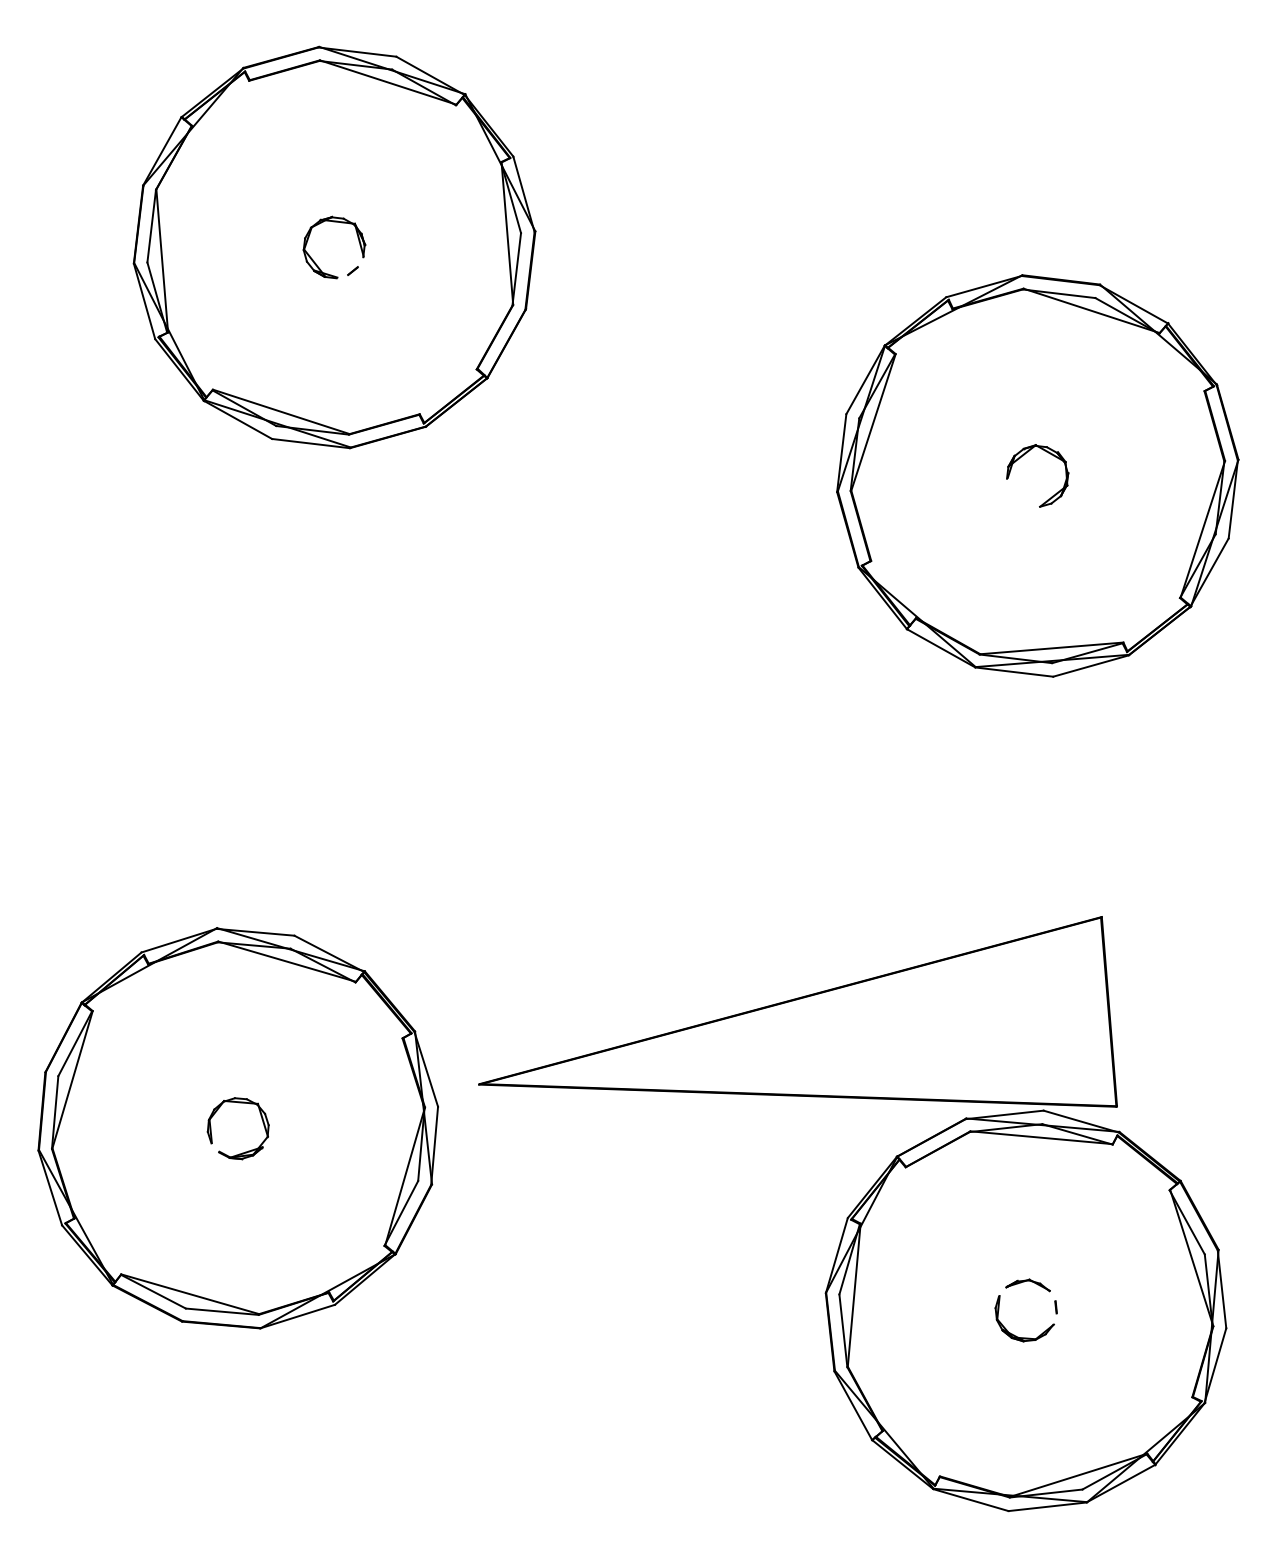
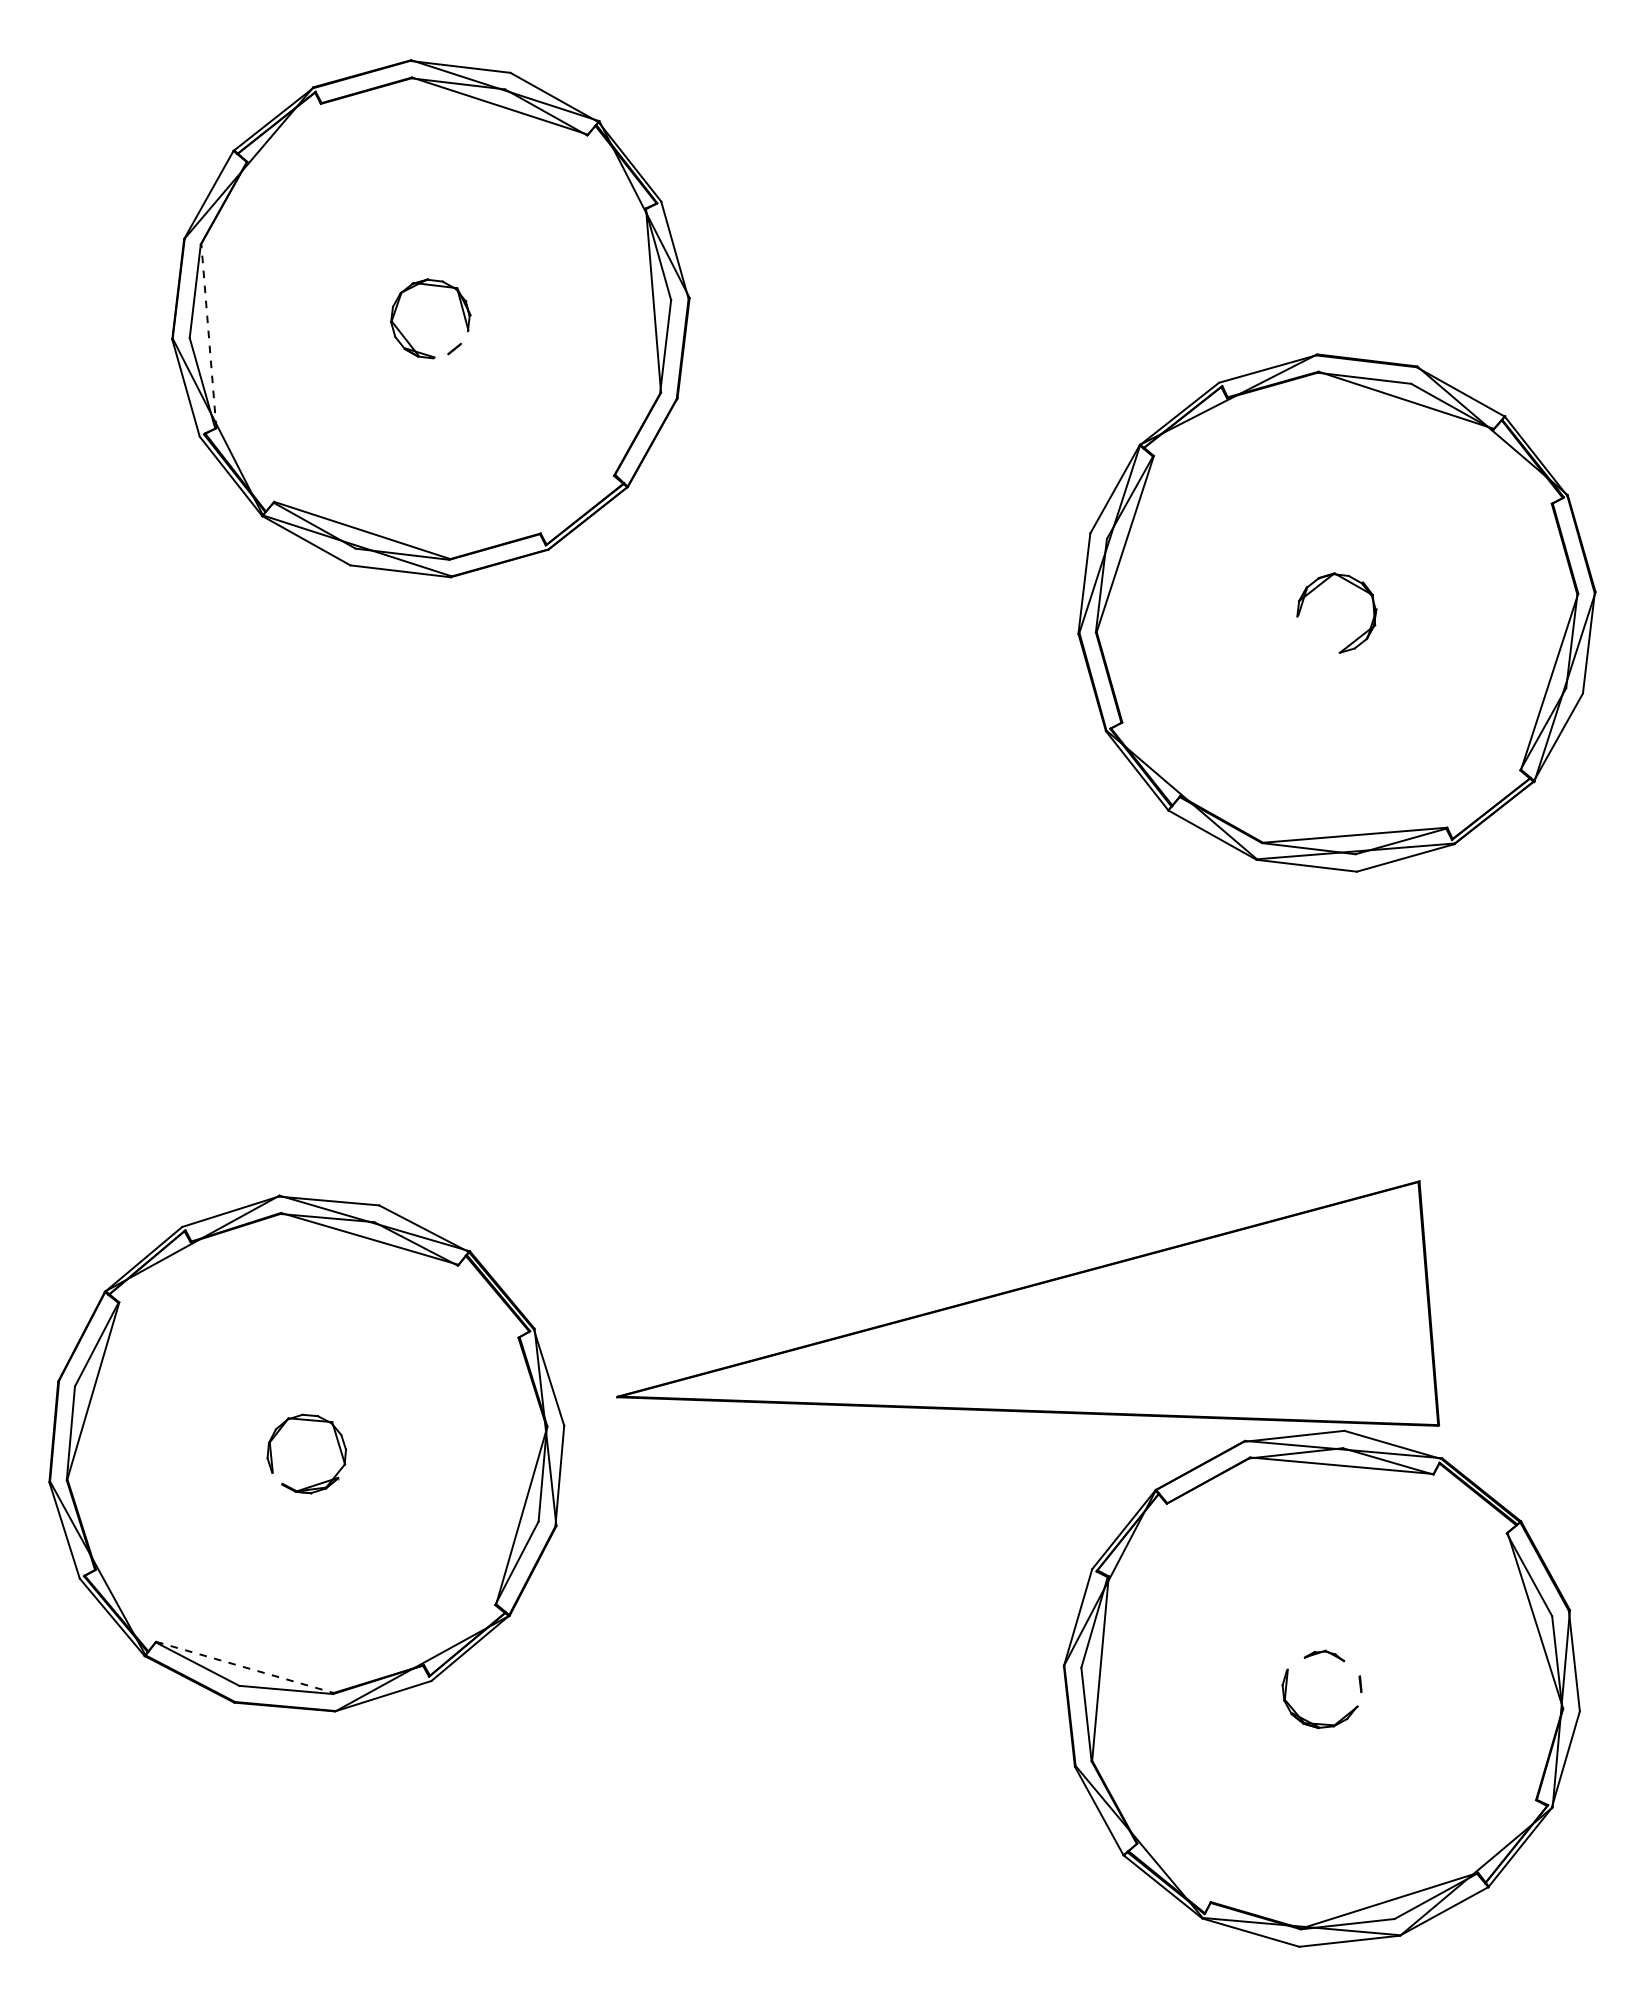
line: (161, 260) -> (208, 335), solid -> dashed
part: (1028, 1285) -> (1324, 1655), size x0.7
line: (190, 1294) -> (245, 1667), solid -> dashed

